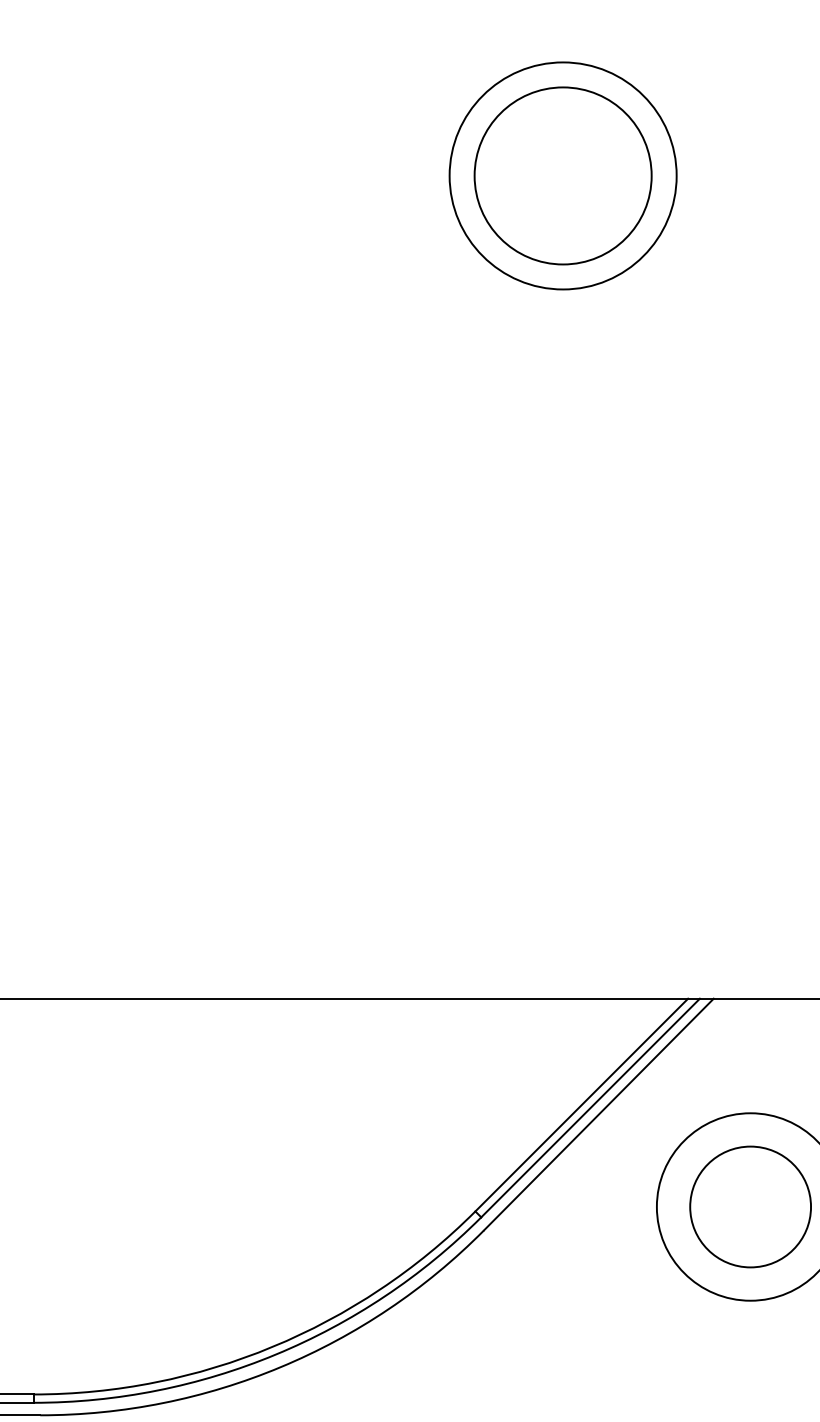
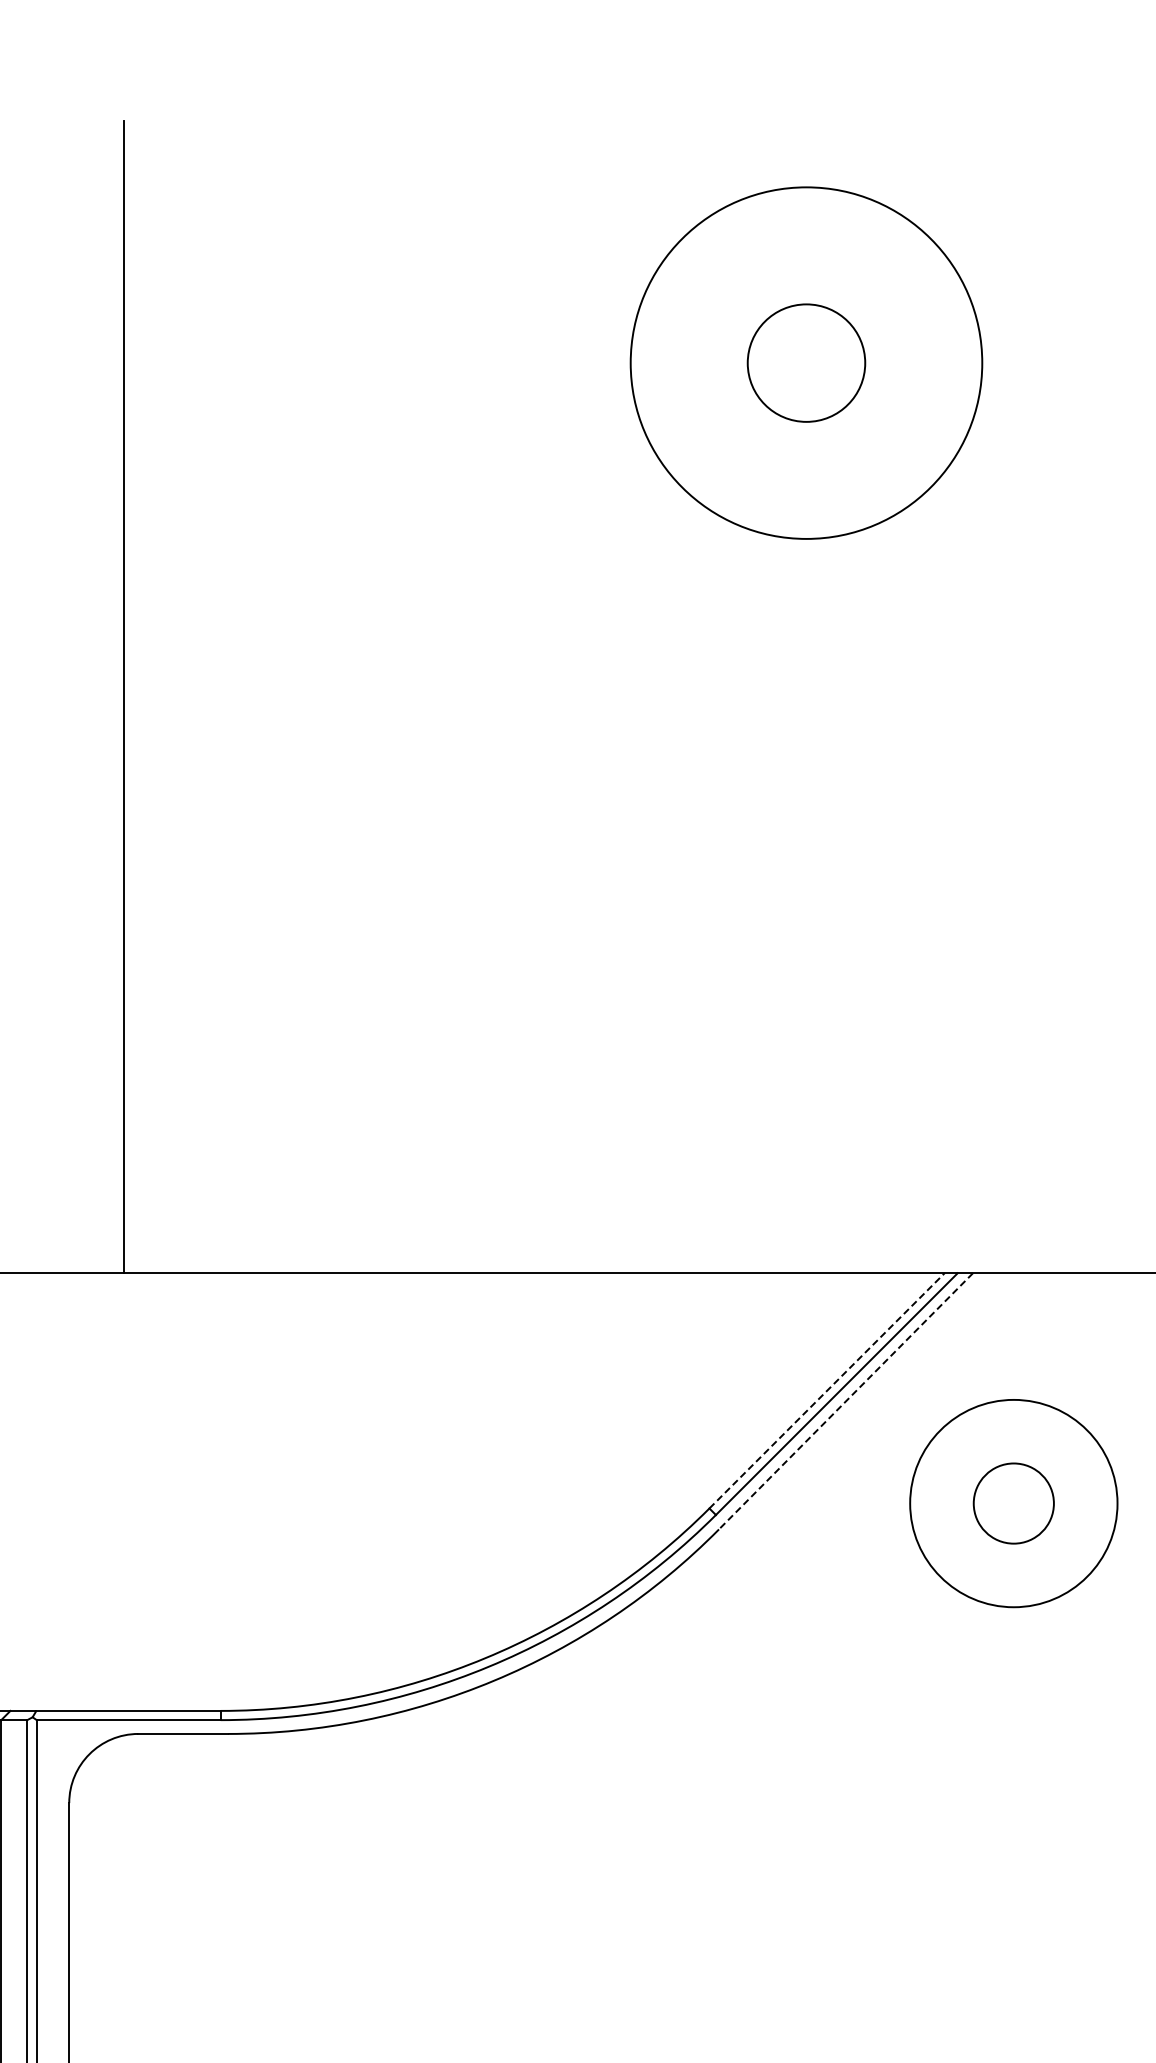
circle: (563, 175) -> (806, 362), size x1.4
circle: (563, 176) -> (806, 363), size x0.6
line: (582, 1104) -> (827, 1390), solid -> dashed
line: (598, 1114) -> (845, 1401), solid -> dashed
circle: (750, 1206) -> (1013, 1503), size x0.6

